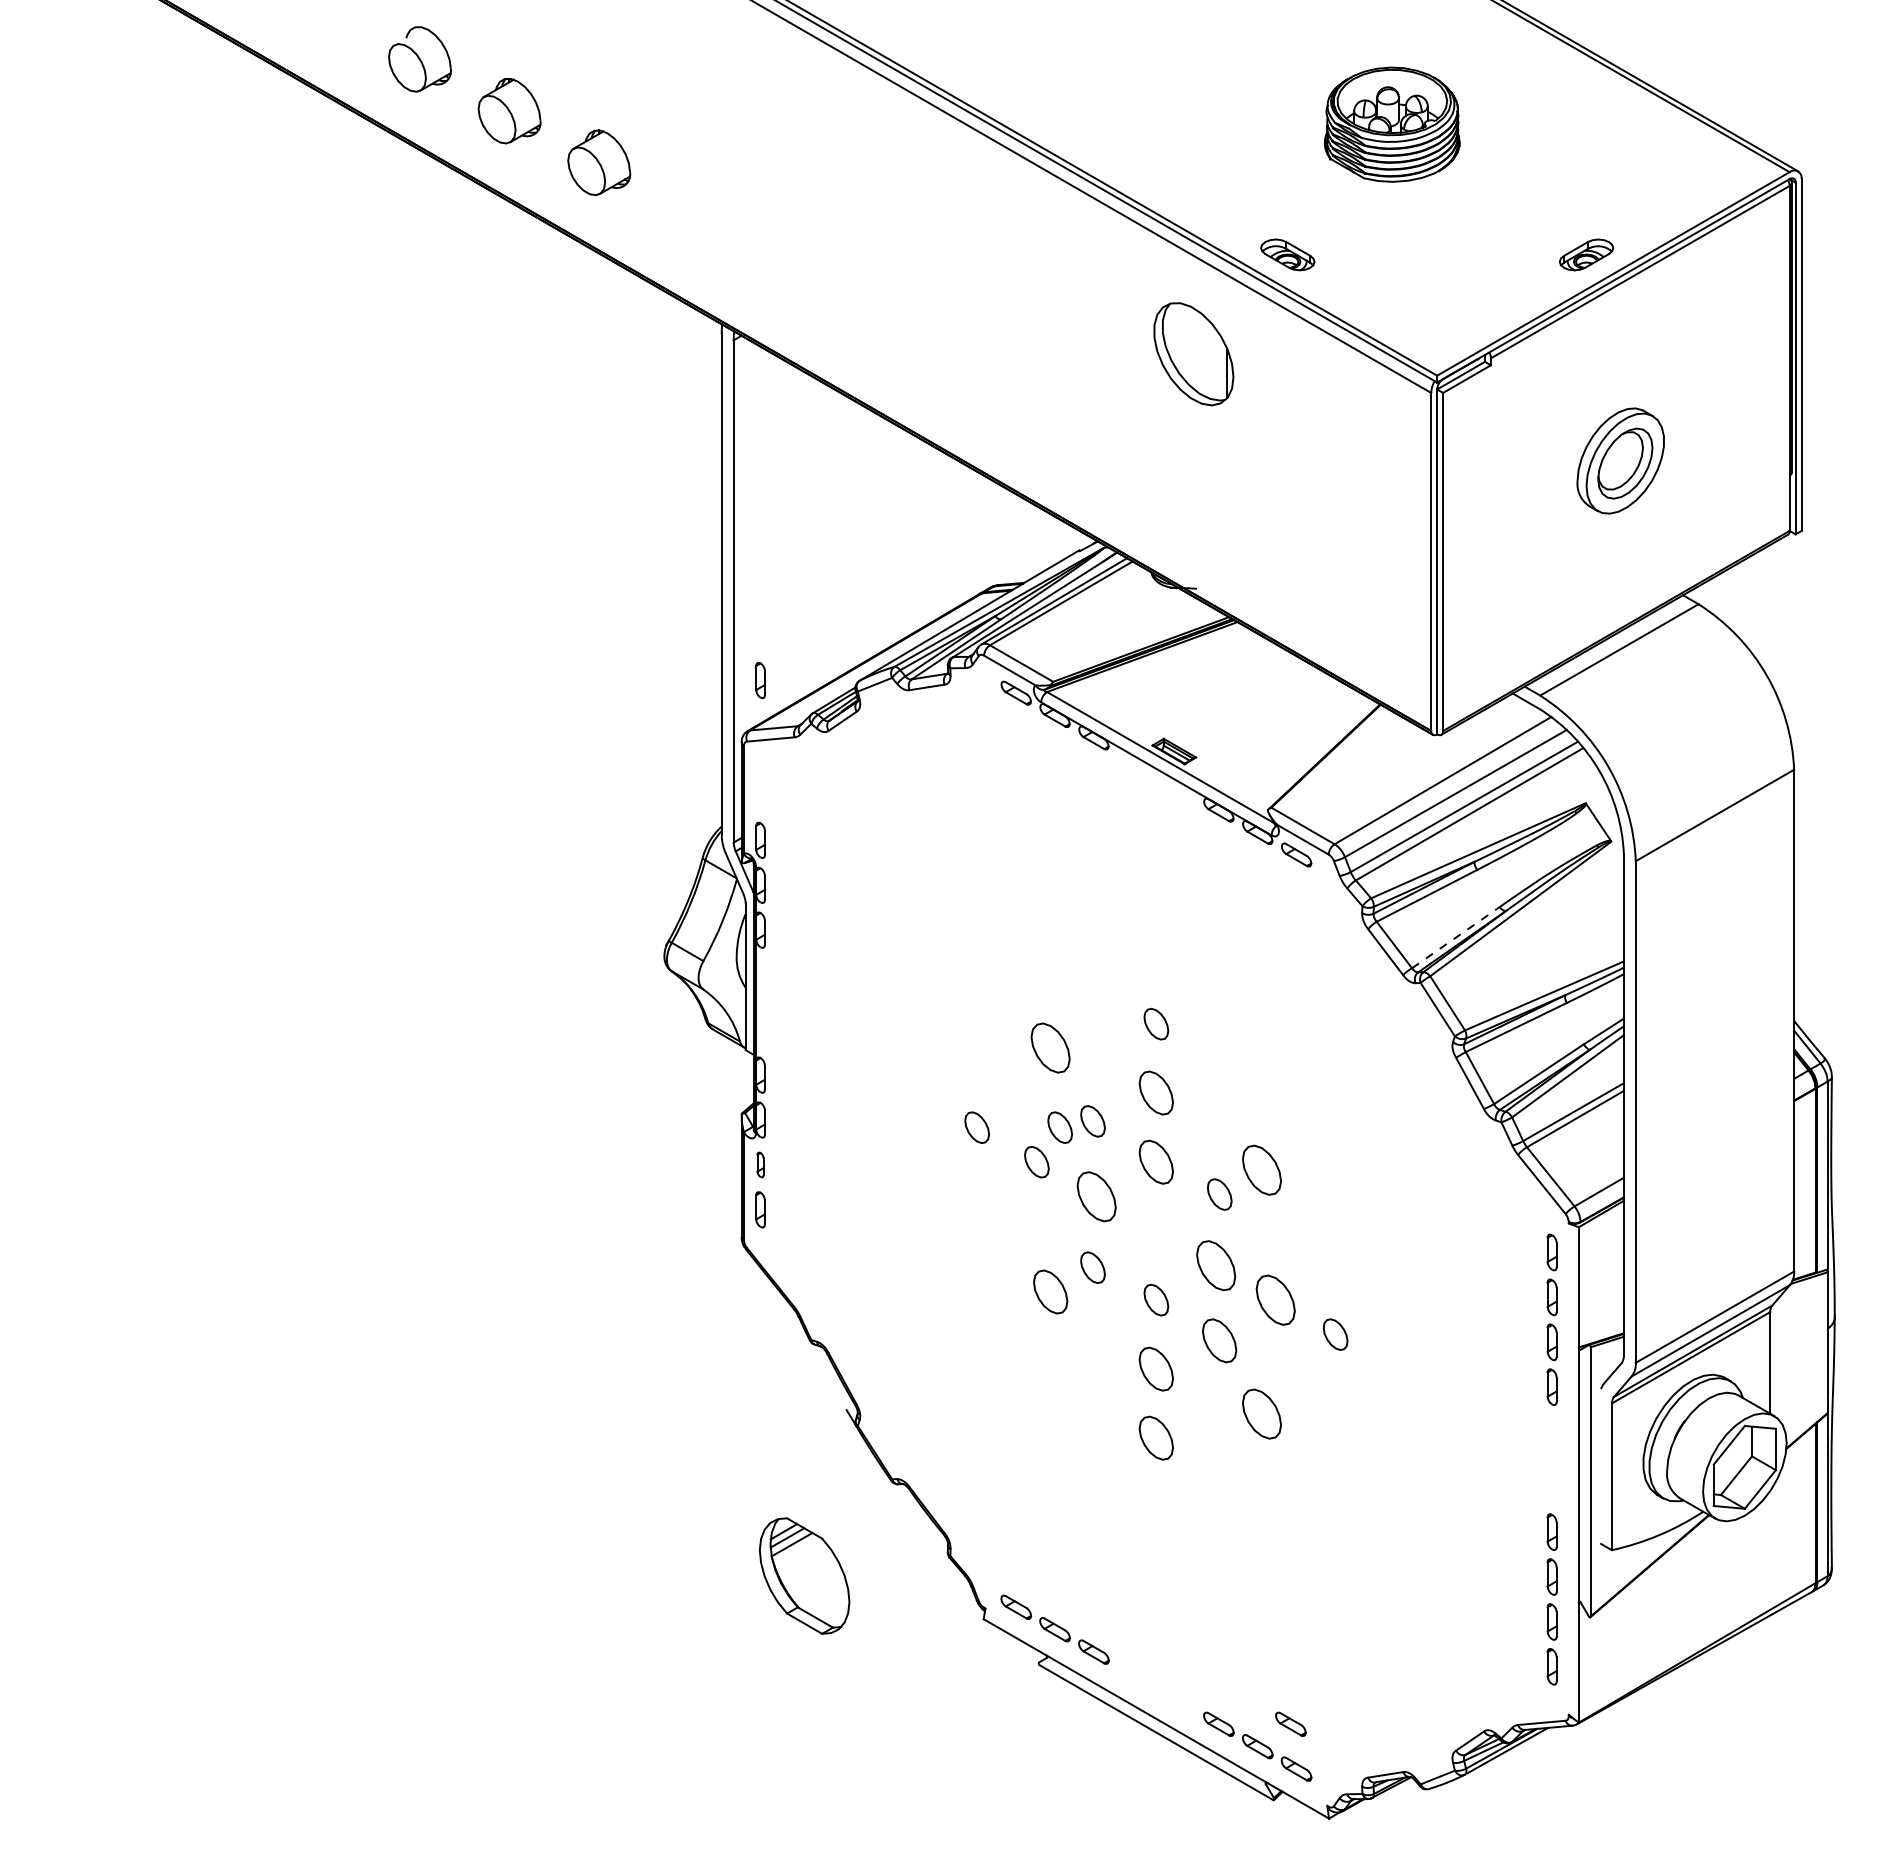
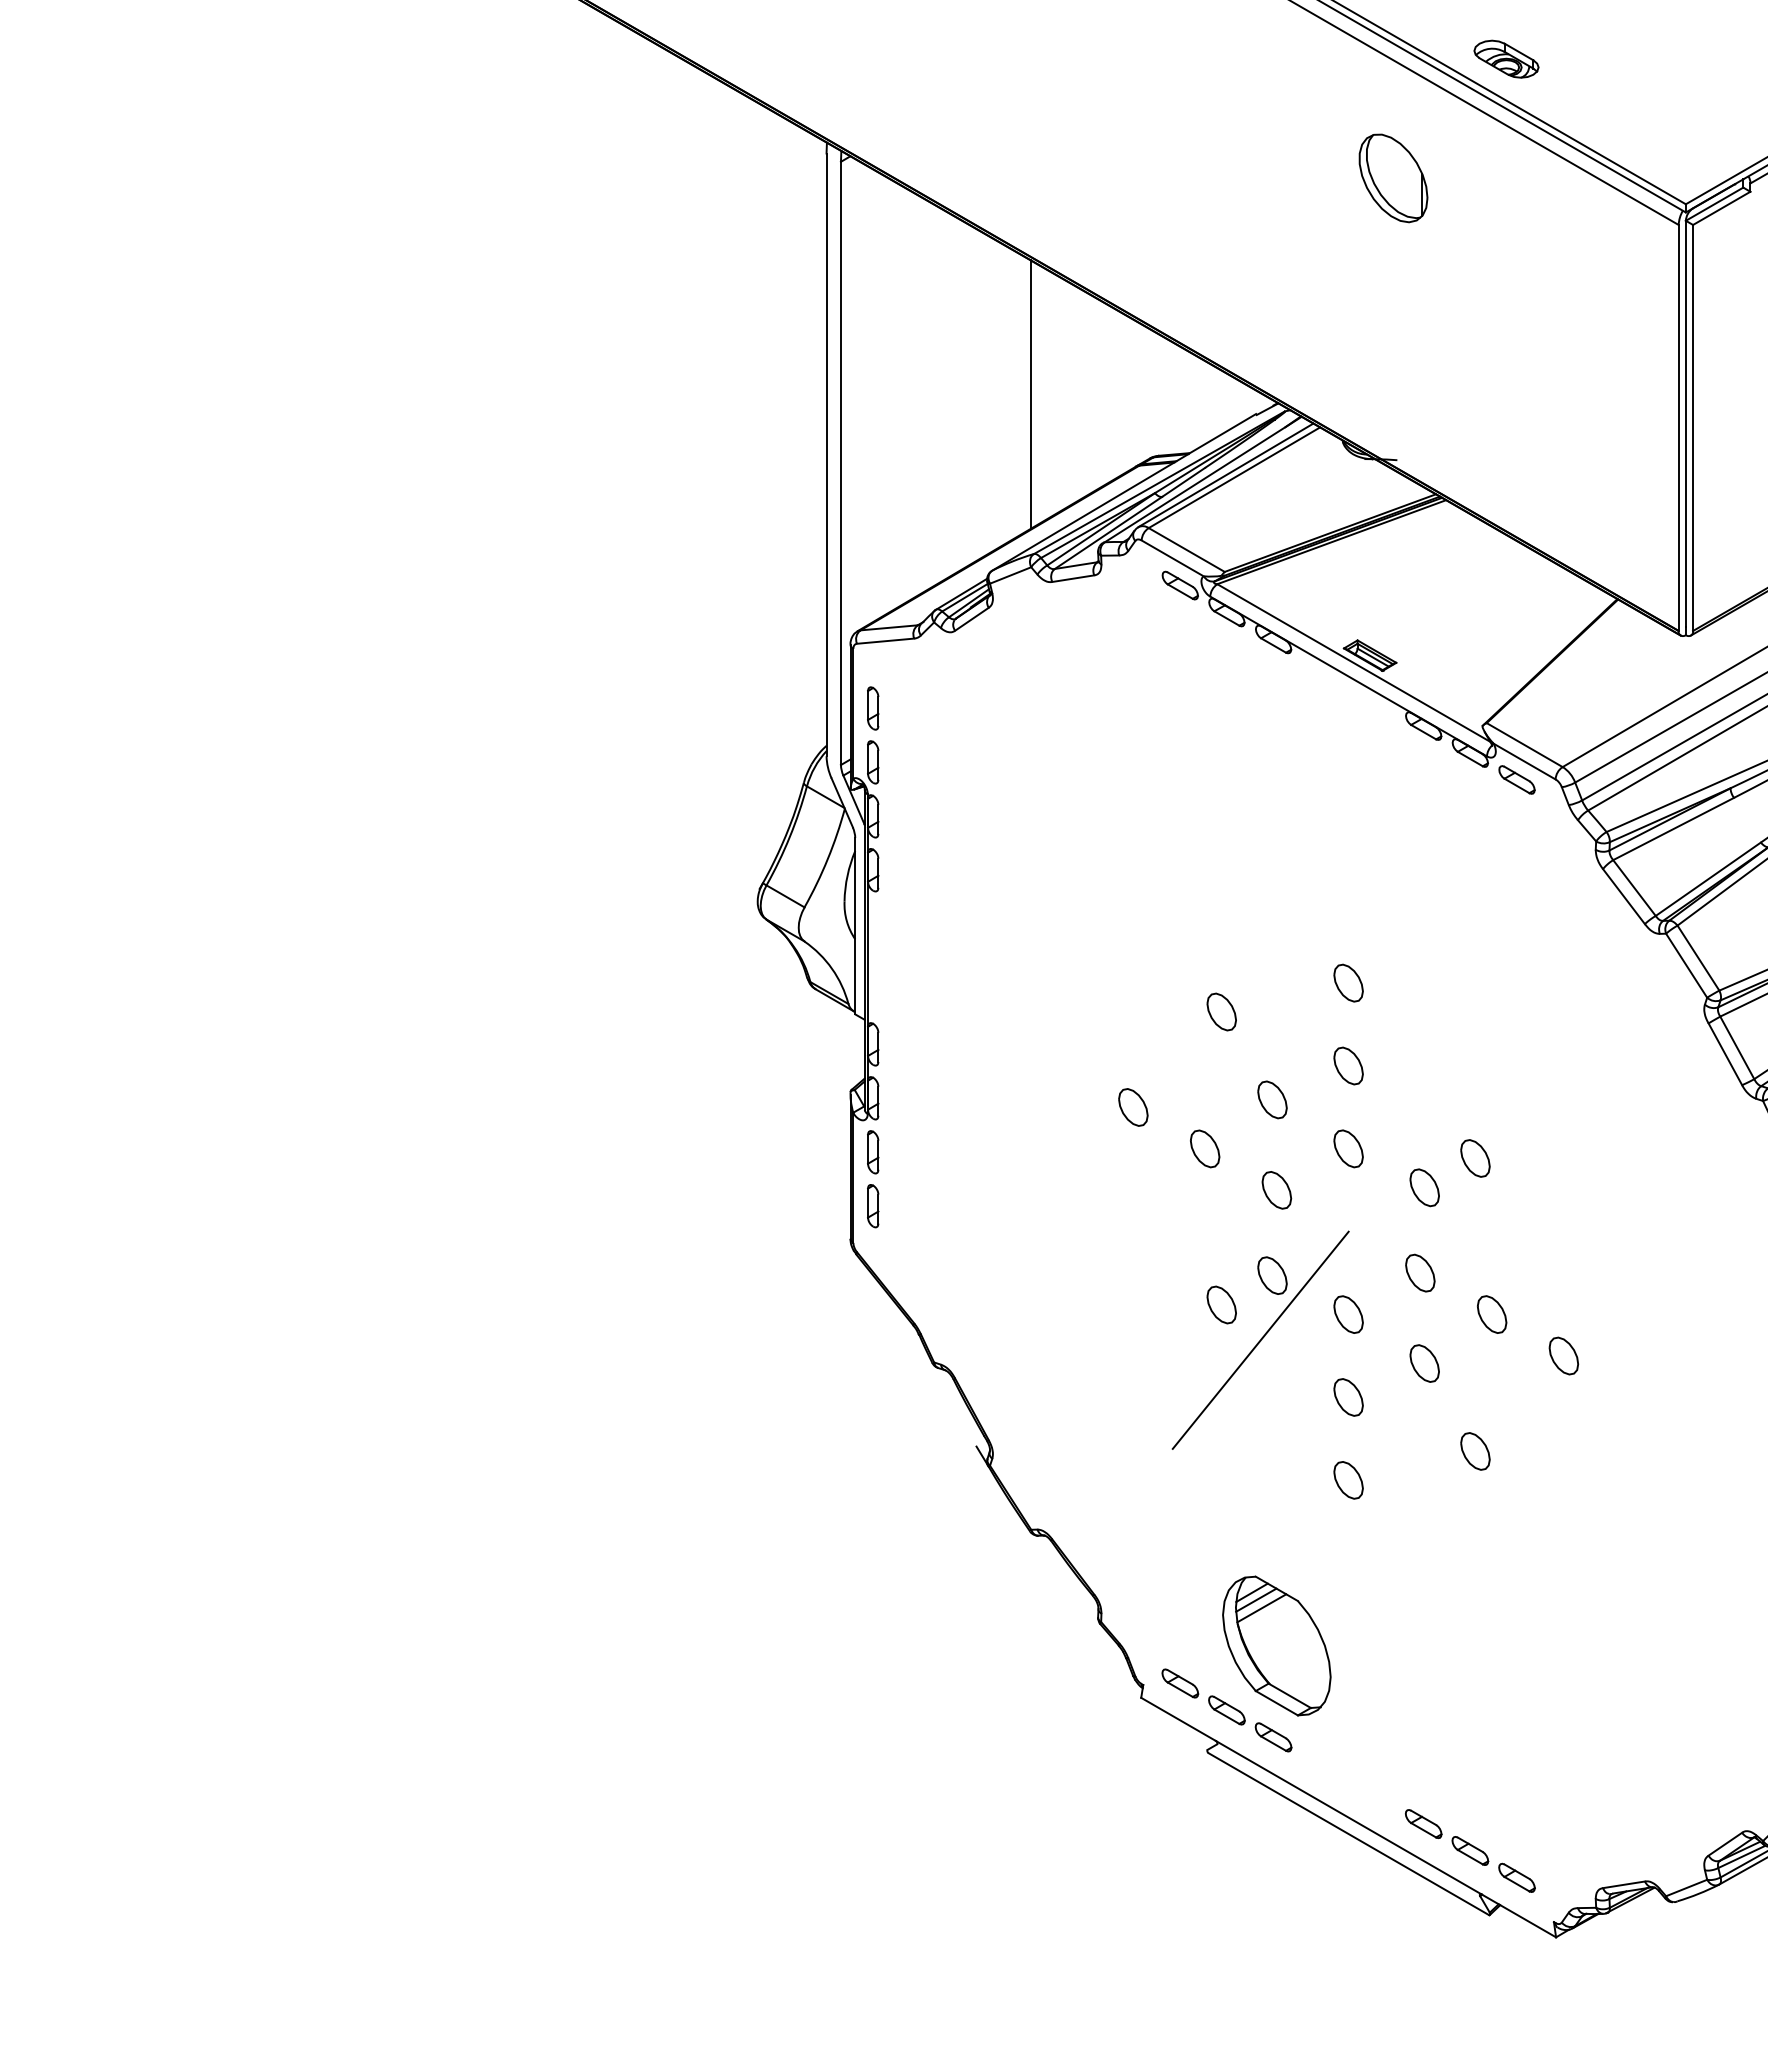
part: (1193, 353) -> (1393, 177), size x0.71
line: (892, 533) -> (1031, 393), added
part: (760, 680) -> (873, 708), moved
line: (1456, 937) -> (1709, 879), dashed -> solid
part: (1050, 1048) -> (1221, 1012), size x0.62
part: (1156, 1093) -> (1348, 1066), size x0.71
part: (1059, 1127) -> (1232, 1107), removed
part: (1156, 1161) -> (1348, 1148), size x0.71
part: (760, 1164) -> (873, 1151), size x1.43
part: (1261, 1169) -> (1474, 1157), size x0.62
part: (1096, 1196) -> (1276, 1190), size x0.62
part: (1215, 1265) -> (1419, 1273), size x0.62
part: (1050, 1292) -> (1221, 1305), size x0.71
part: (1275, 1299) -> (1491, 1313), size x0.62
line: (1082, 1321) -> (1259, 1340), added
part: (1219, 1340) -> (1424, 1363), size x0.71
part: (1156, 1368) -> (1348, 1396), size x0.71
part: (1261, 1413) -> (1474, 1450), size x0.62
part: (1156, 1437) -> (1348, 1479), size x0.71
part: (804, 1575) -> (1276, 1645), moved
part: (1290, 1723) -> (1509, 1823), removed

